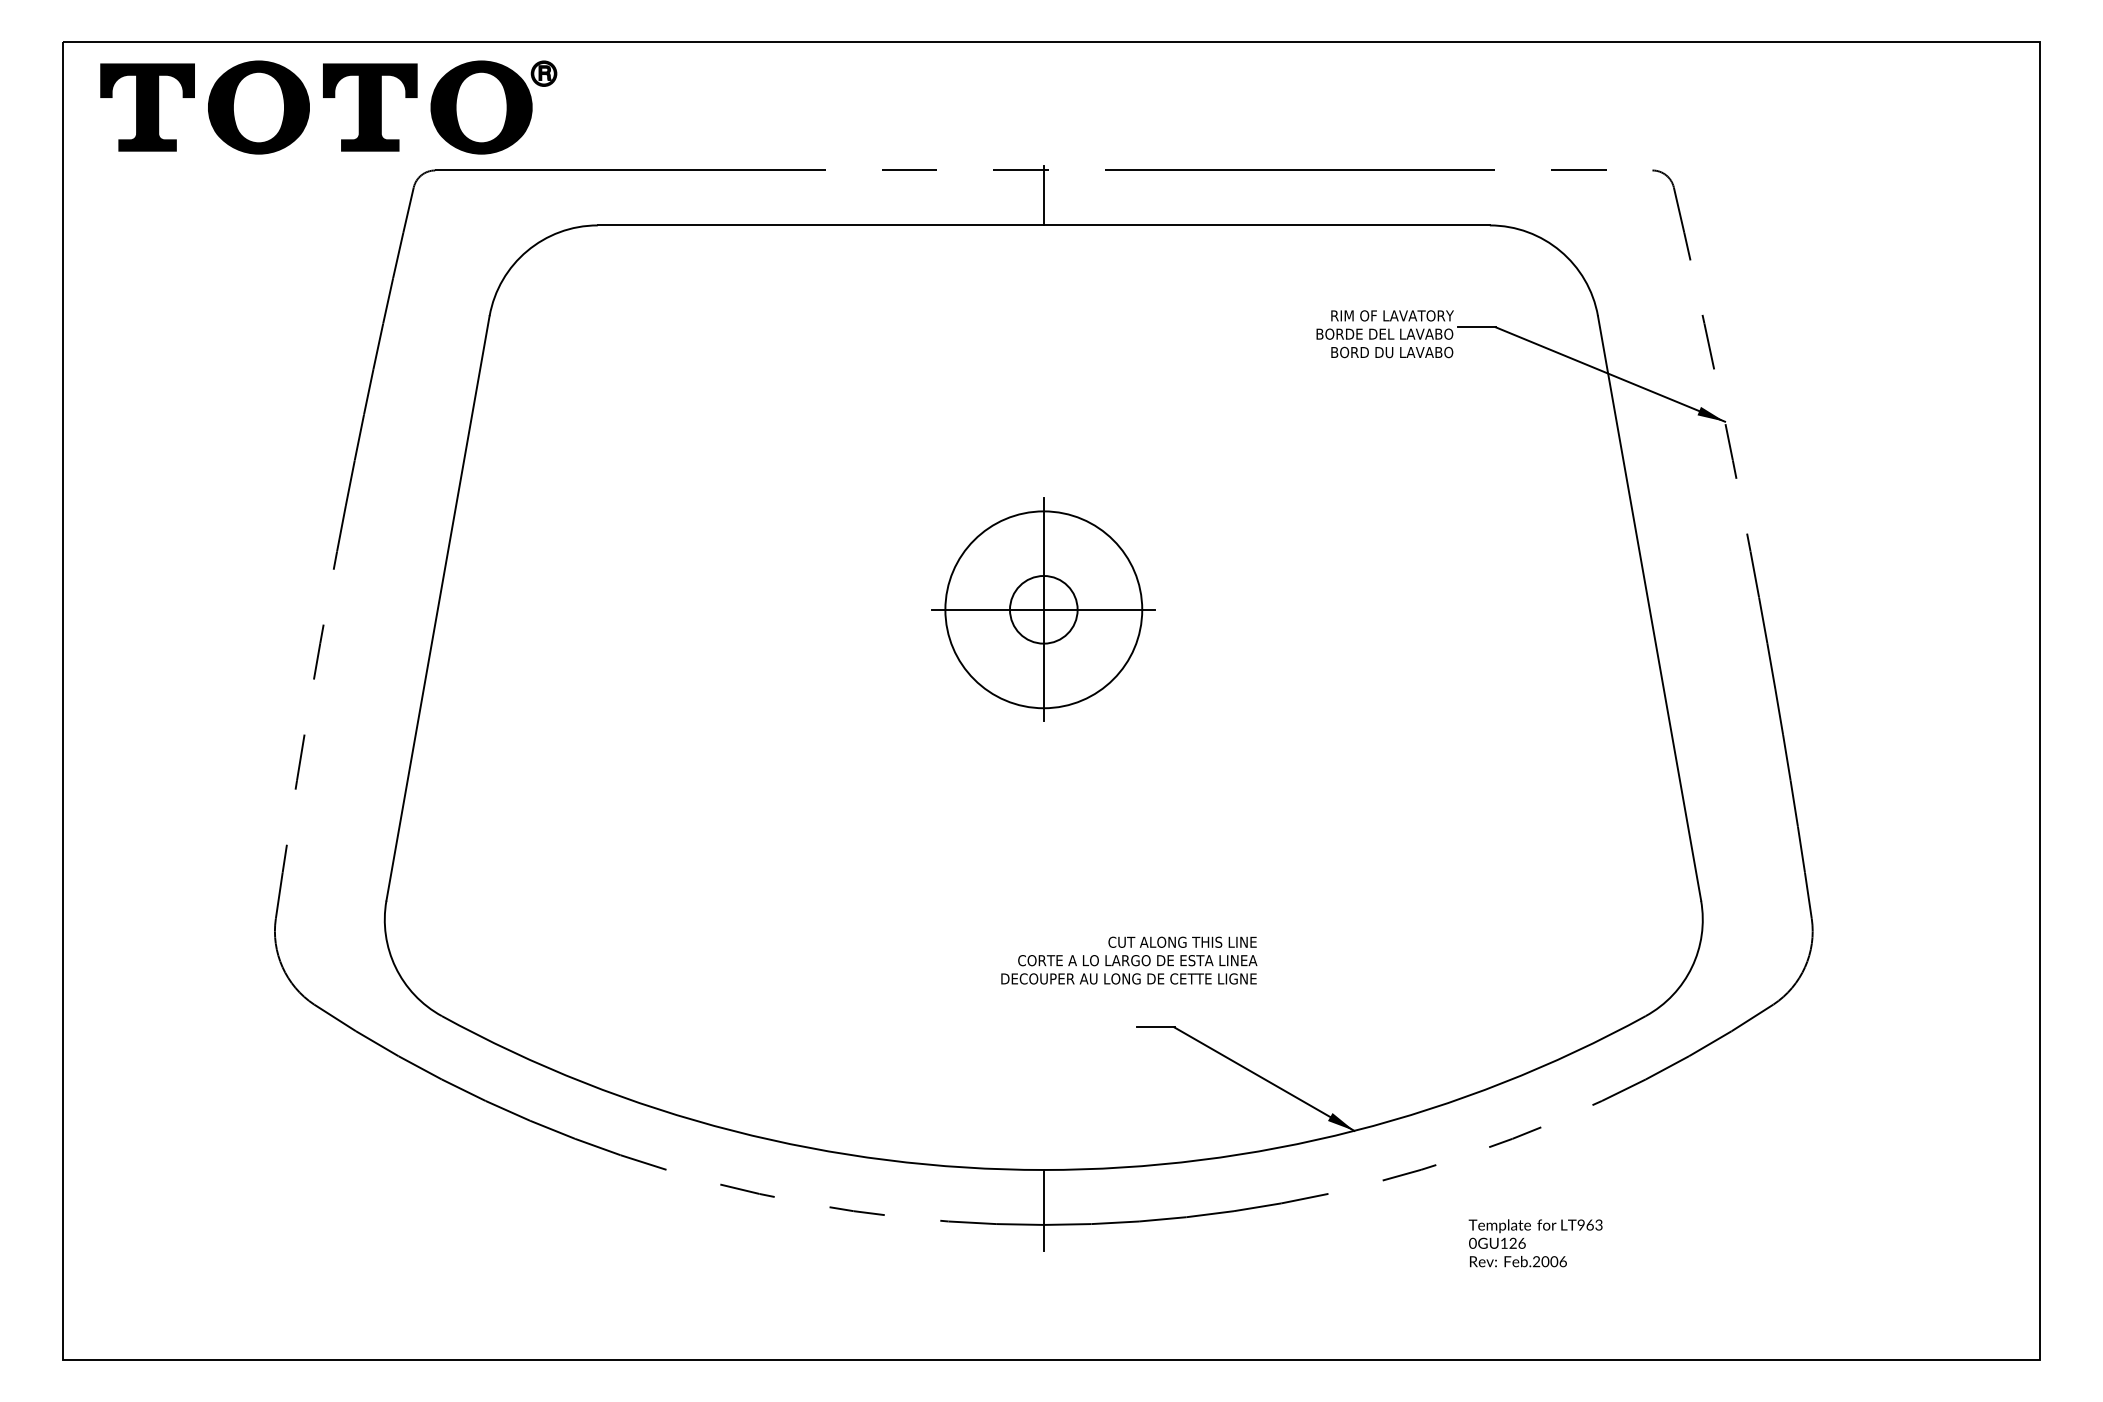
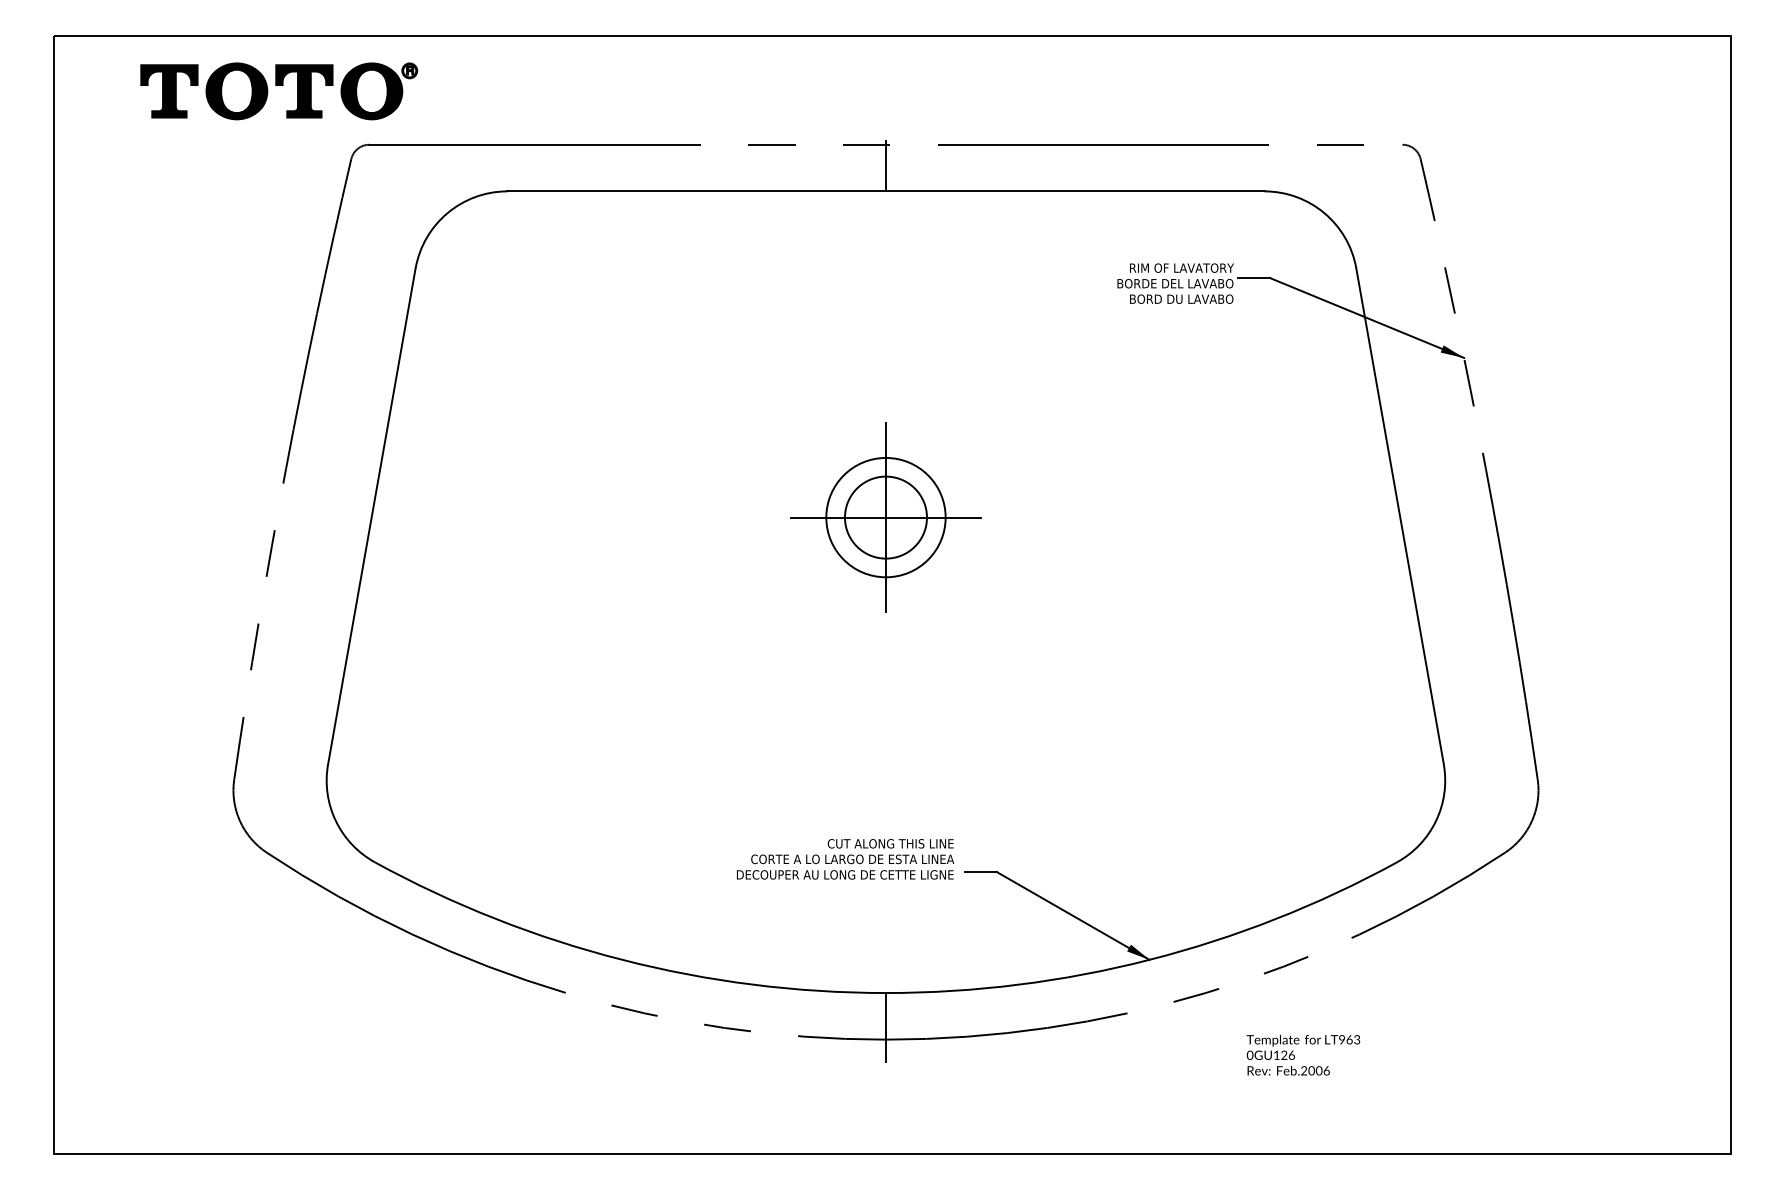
part: (329, 107) -> (279, 91), size x0.71
circle: (1043, 609) -> (885, 517), size x0.71
circle: (1043, 609) -> (885, 517), size x1.43
text: (1129, 960) -> (845, 859), moved

